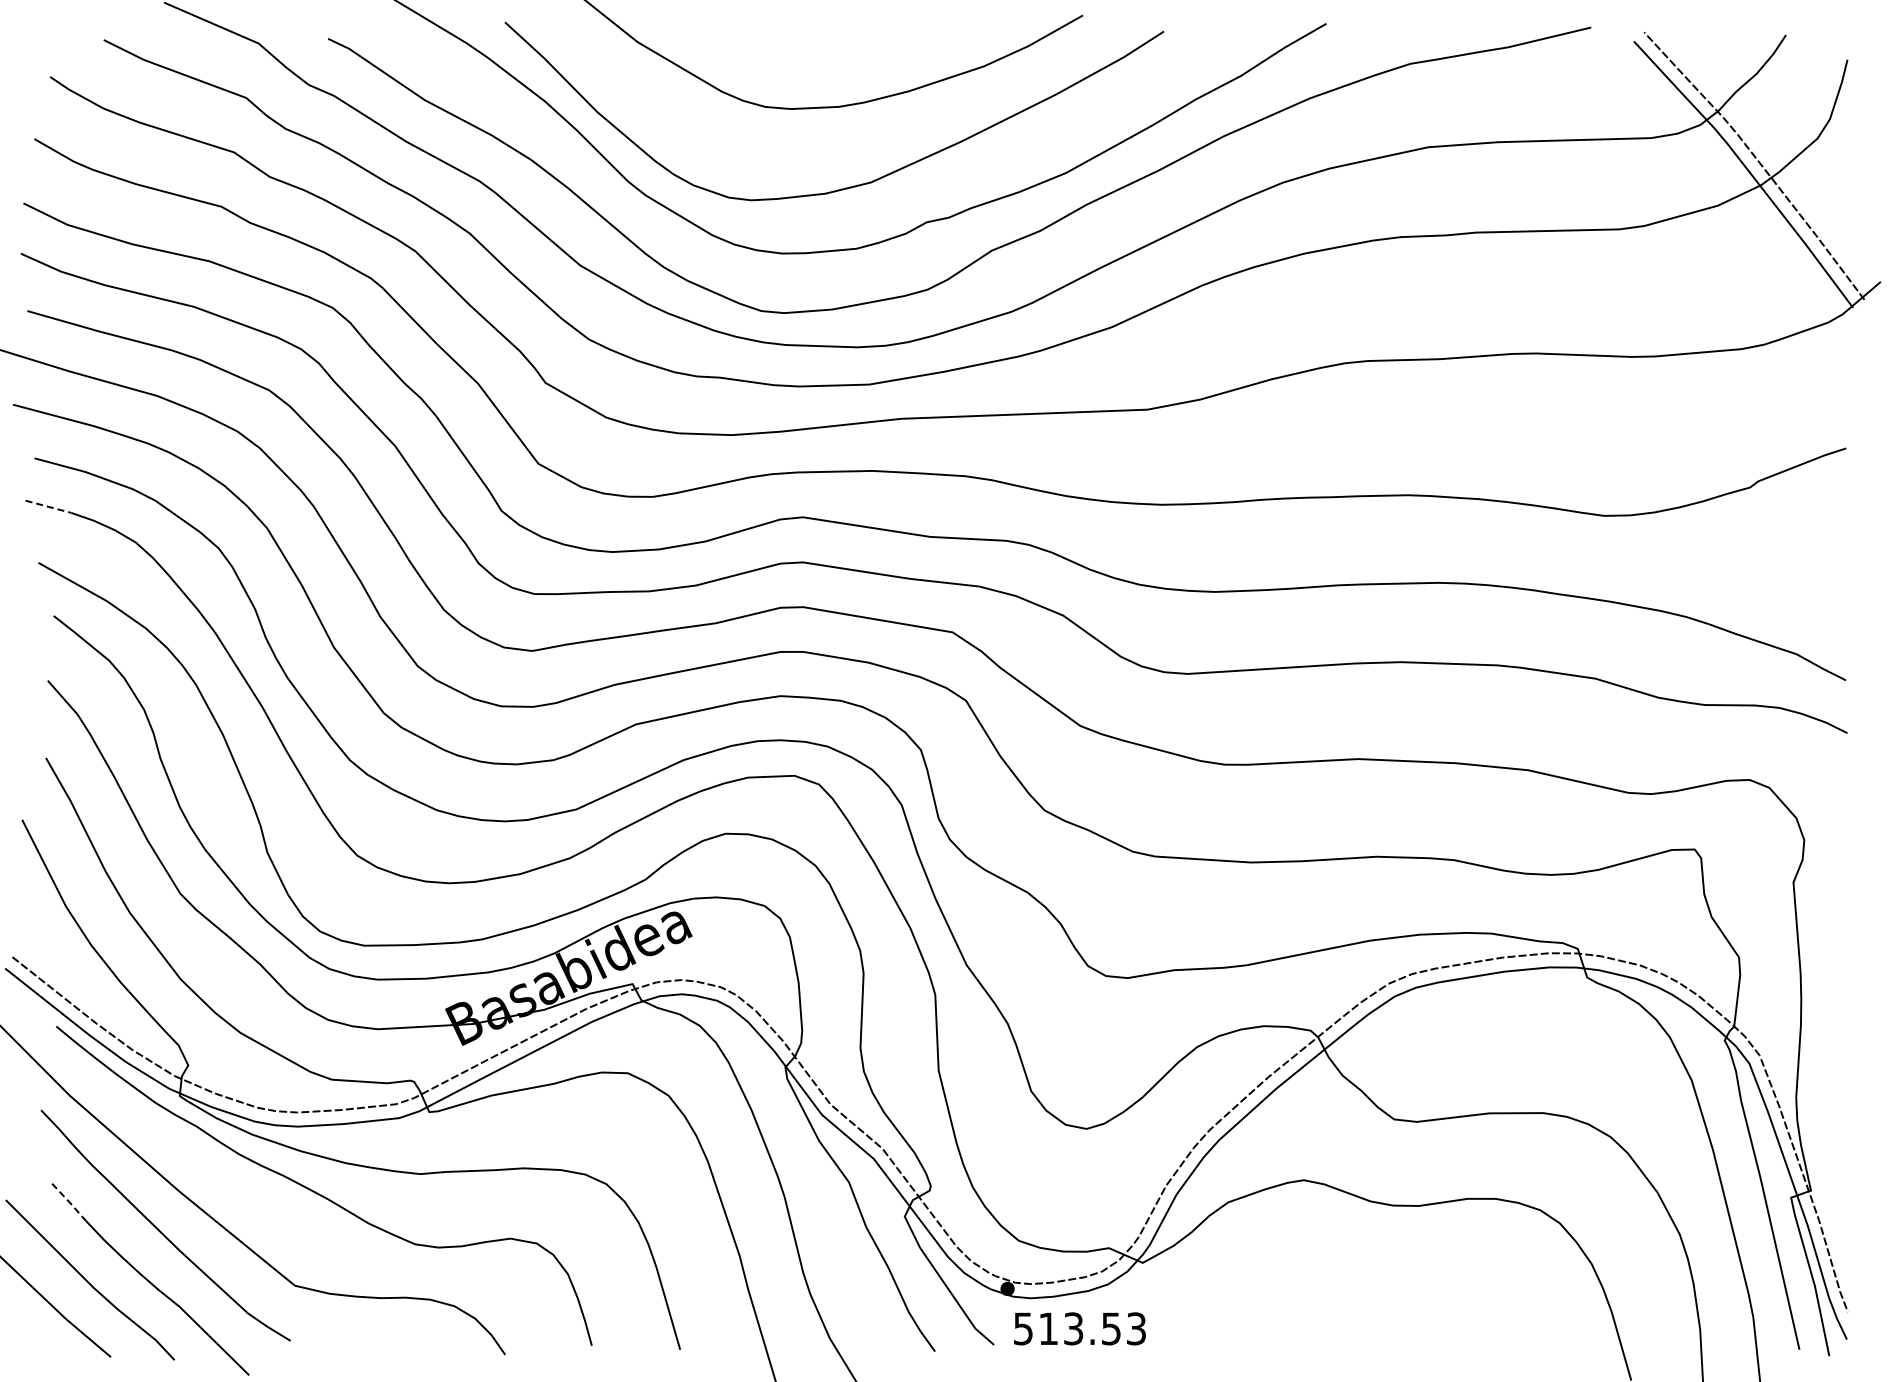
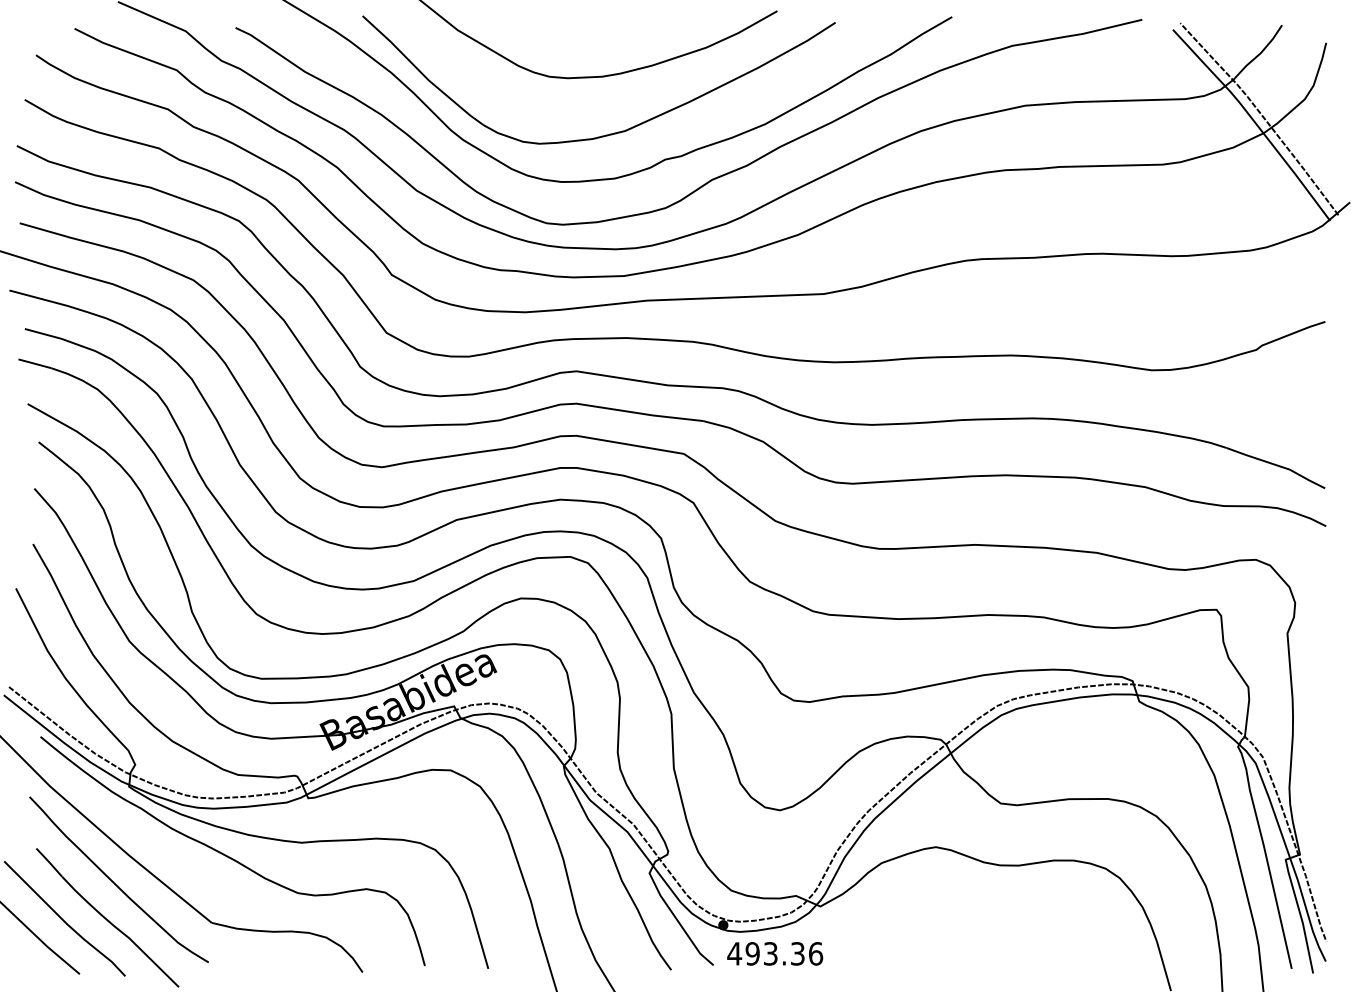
line: (48, 506) -> (34, 363), dashed -> solid
line: (68, 1201) -> (49, 862), dashed -> solid
text: (1079, 1328) -> (774, 953), 513.53 -> 493.36

